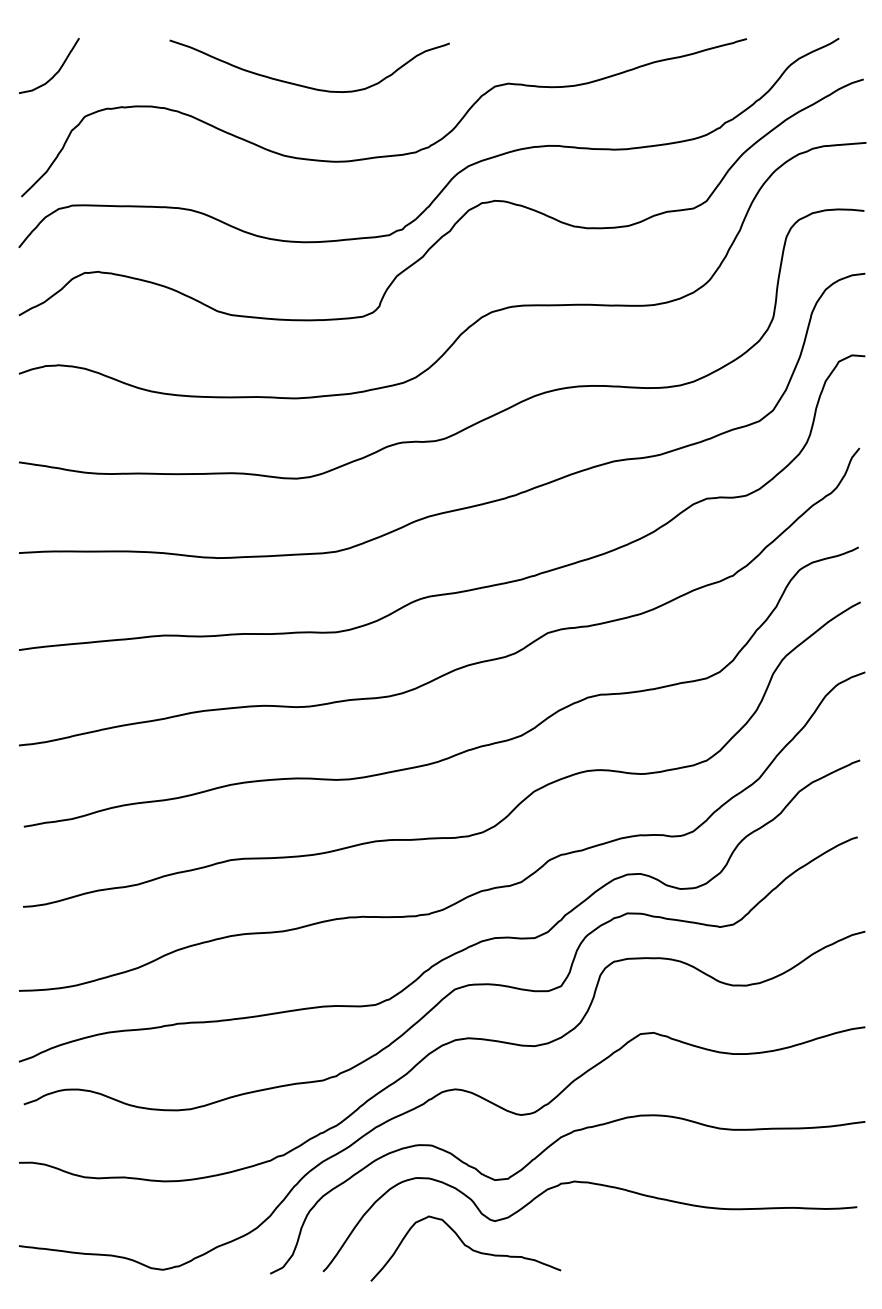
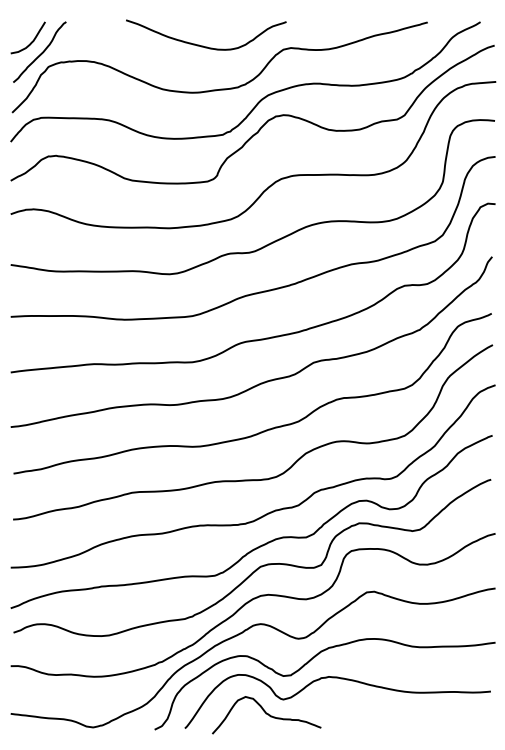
curve: (304, 84) -> (203, 45), moved
curve: (72, 91) -> (41, 52), added

